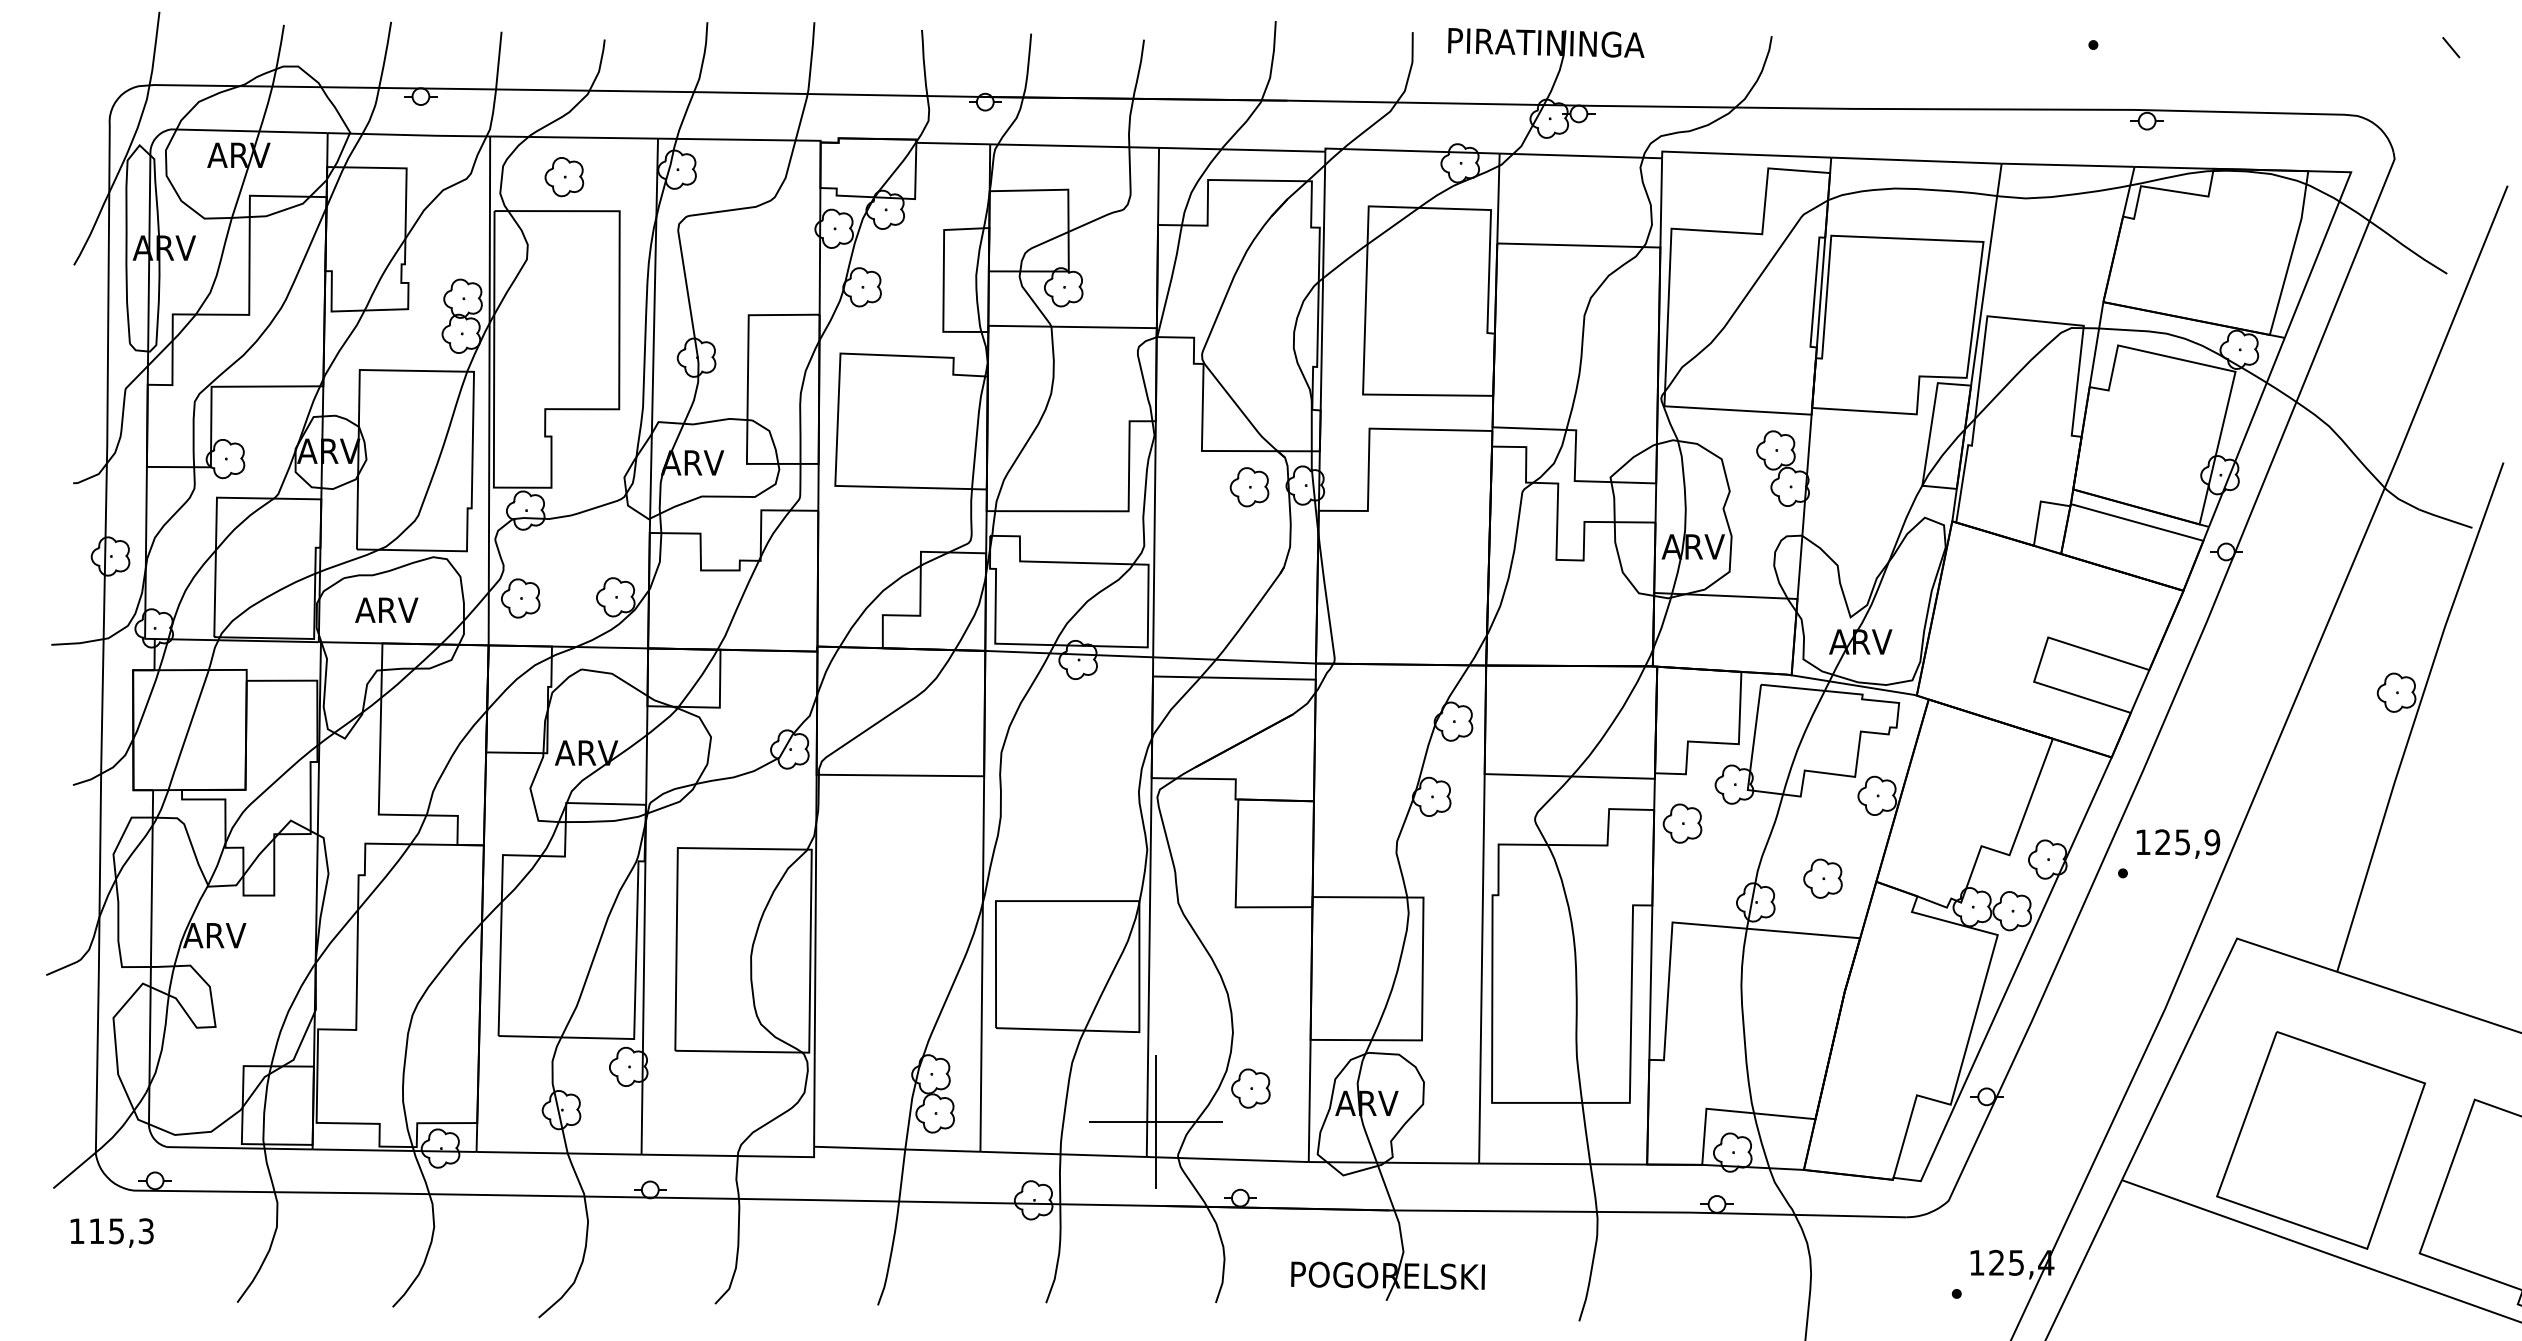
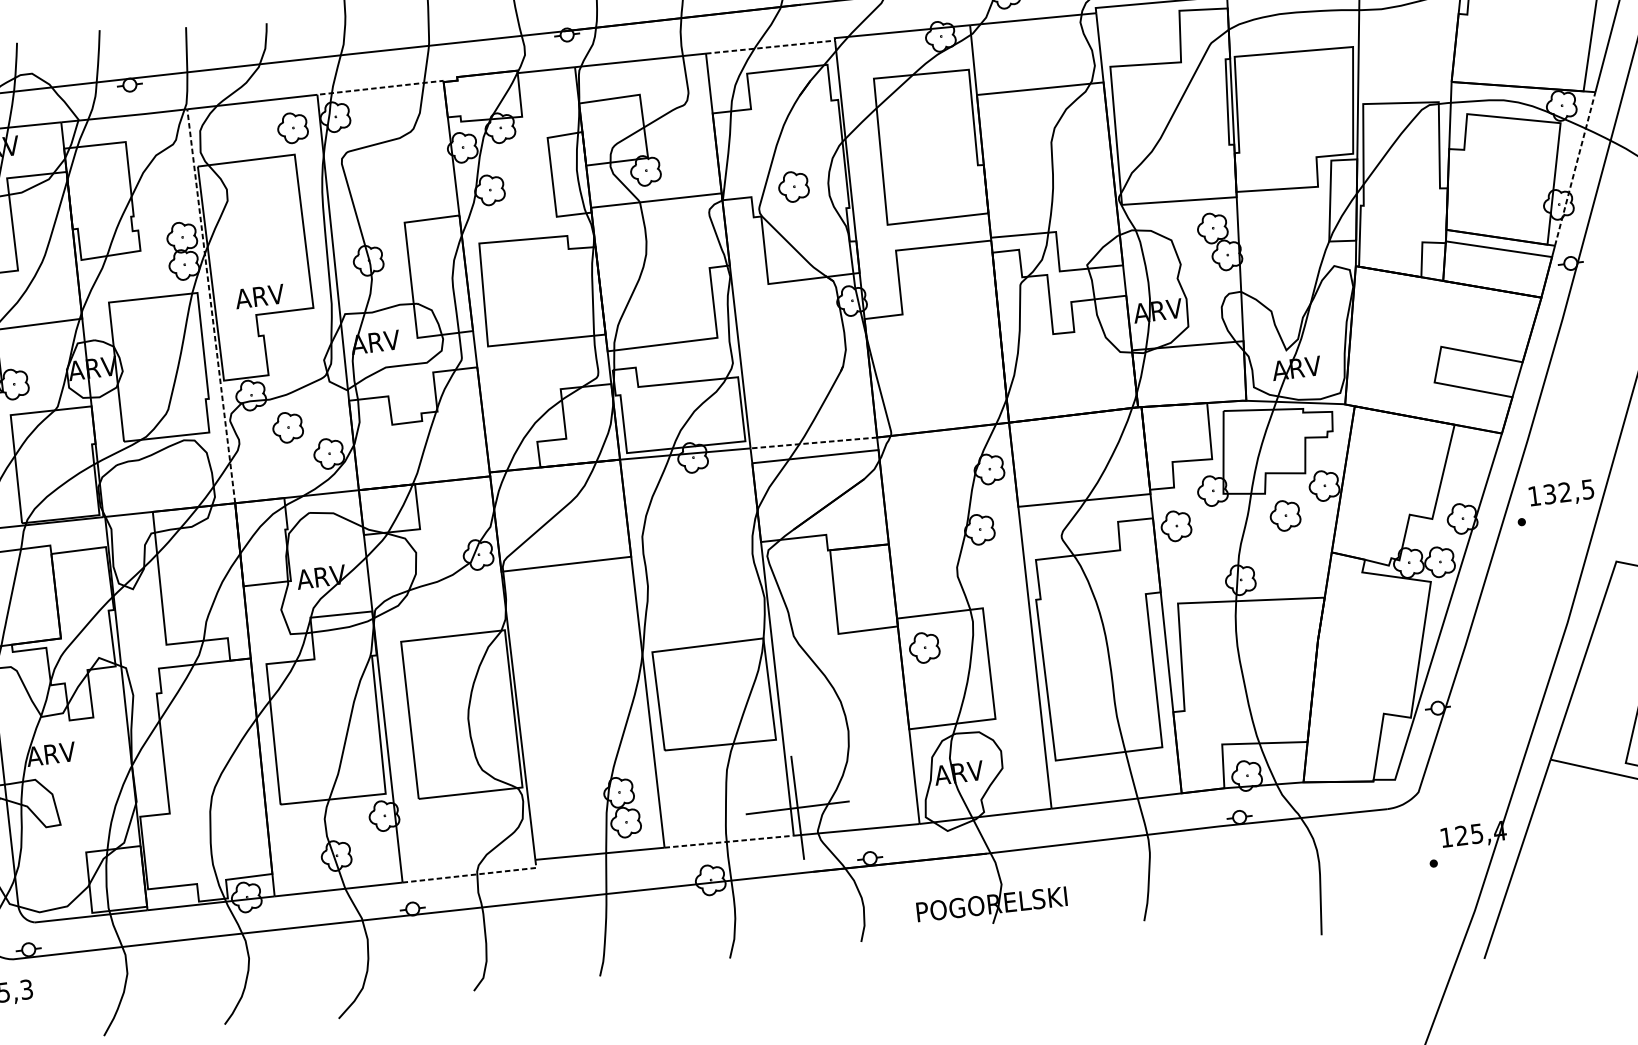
line: (740, 139) -> (381, 87), solid -> dashed
line: (1242, 149) -> (770, 46), solid -> dashed
part: (564, 177) -> (292, 128), moved
line: (489, 390) -> (211, 305), solid -> dashed
line: (2246, 432) -> (1574, 169), solid -> dashed
part: (1249, 487) -> (793, 187), moved
part: (520, 598) -> (287, 427), moved
text: (386, 609) -> (259, 295), moved
line: (1234, 660) -> (813, 443), solid -> dashed
text: (2187, 842) -> (1568, 492), 125,9 -> 132,5
part: (1822, 878) -> (1284, 515), moved
part: (1250, 1088) -> (924, 647), moved
line: (1064, 1154) -> (729, 841), solid -> dashed
line: (733, 1155) -> (473, 874), solid -> dashed

